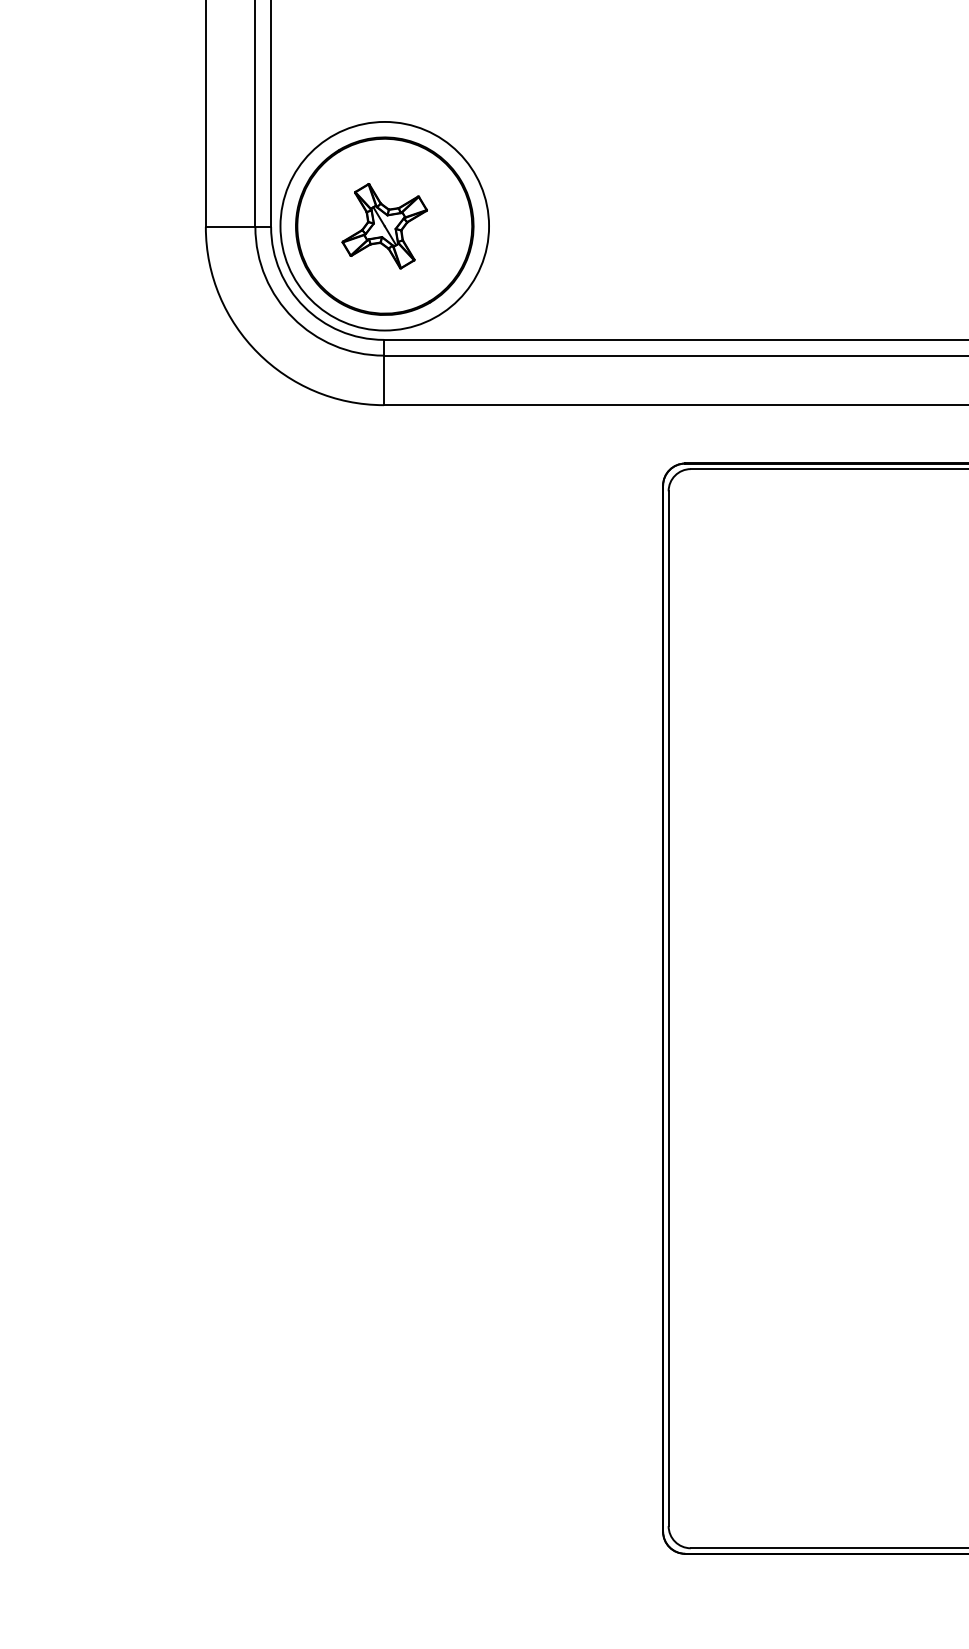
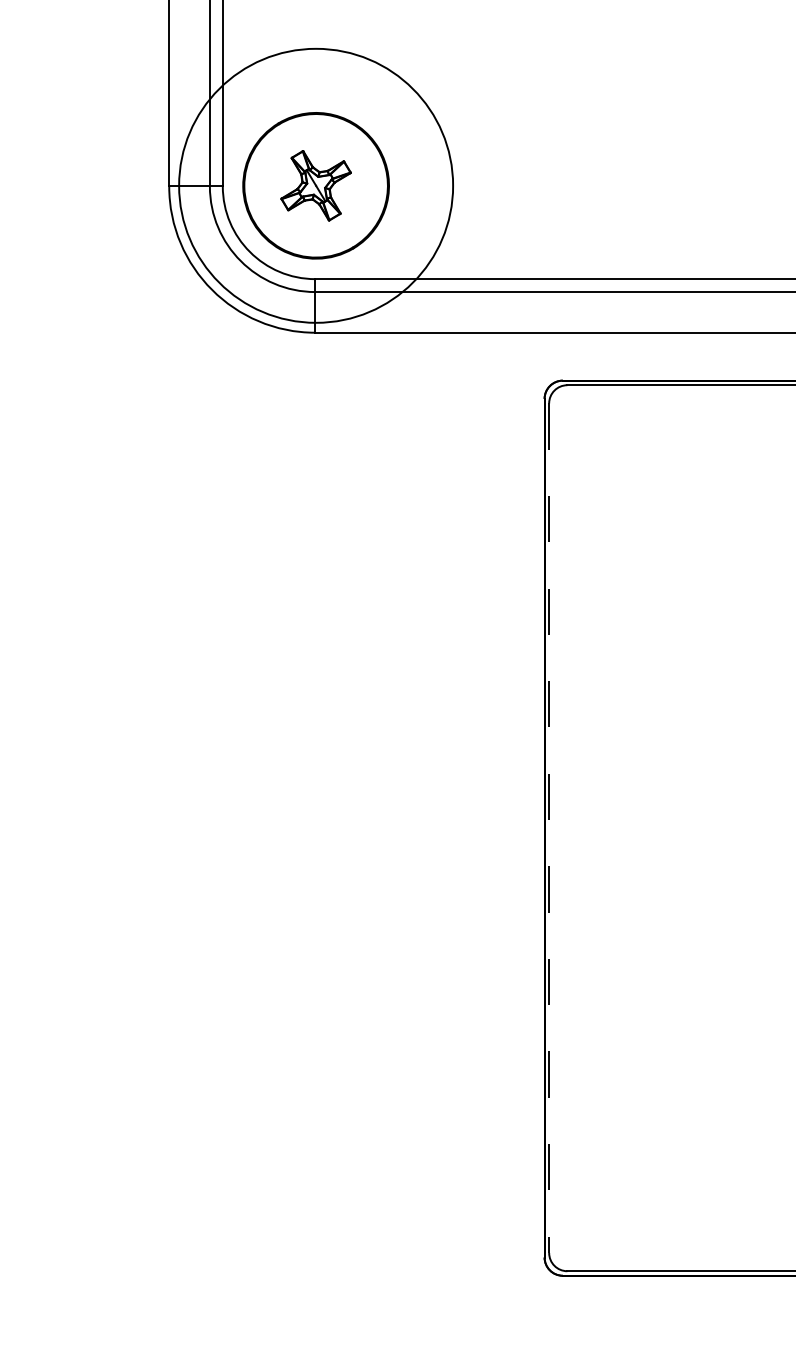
circle: (384, 225) -> (315, 185), size x1.6
line: (668, 1009) -> (549, 828), solid -> dashed

